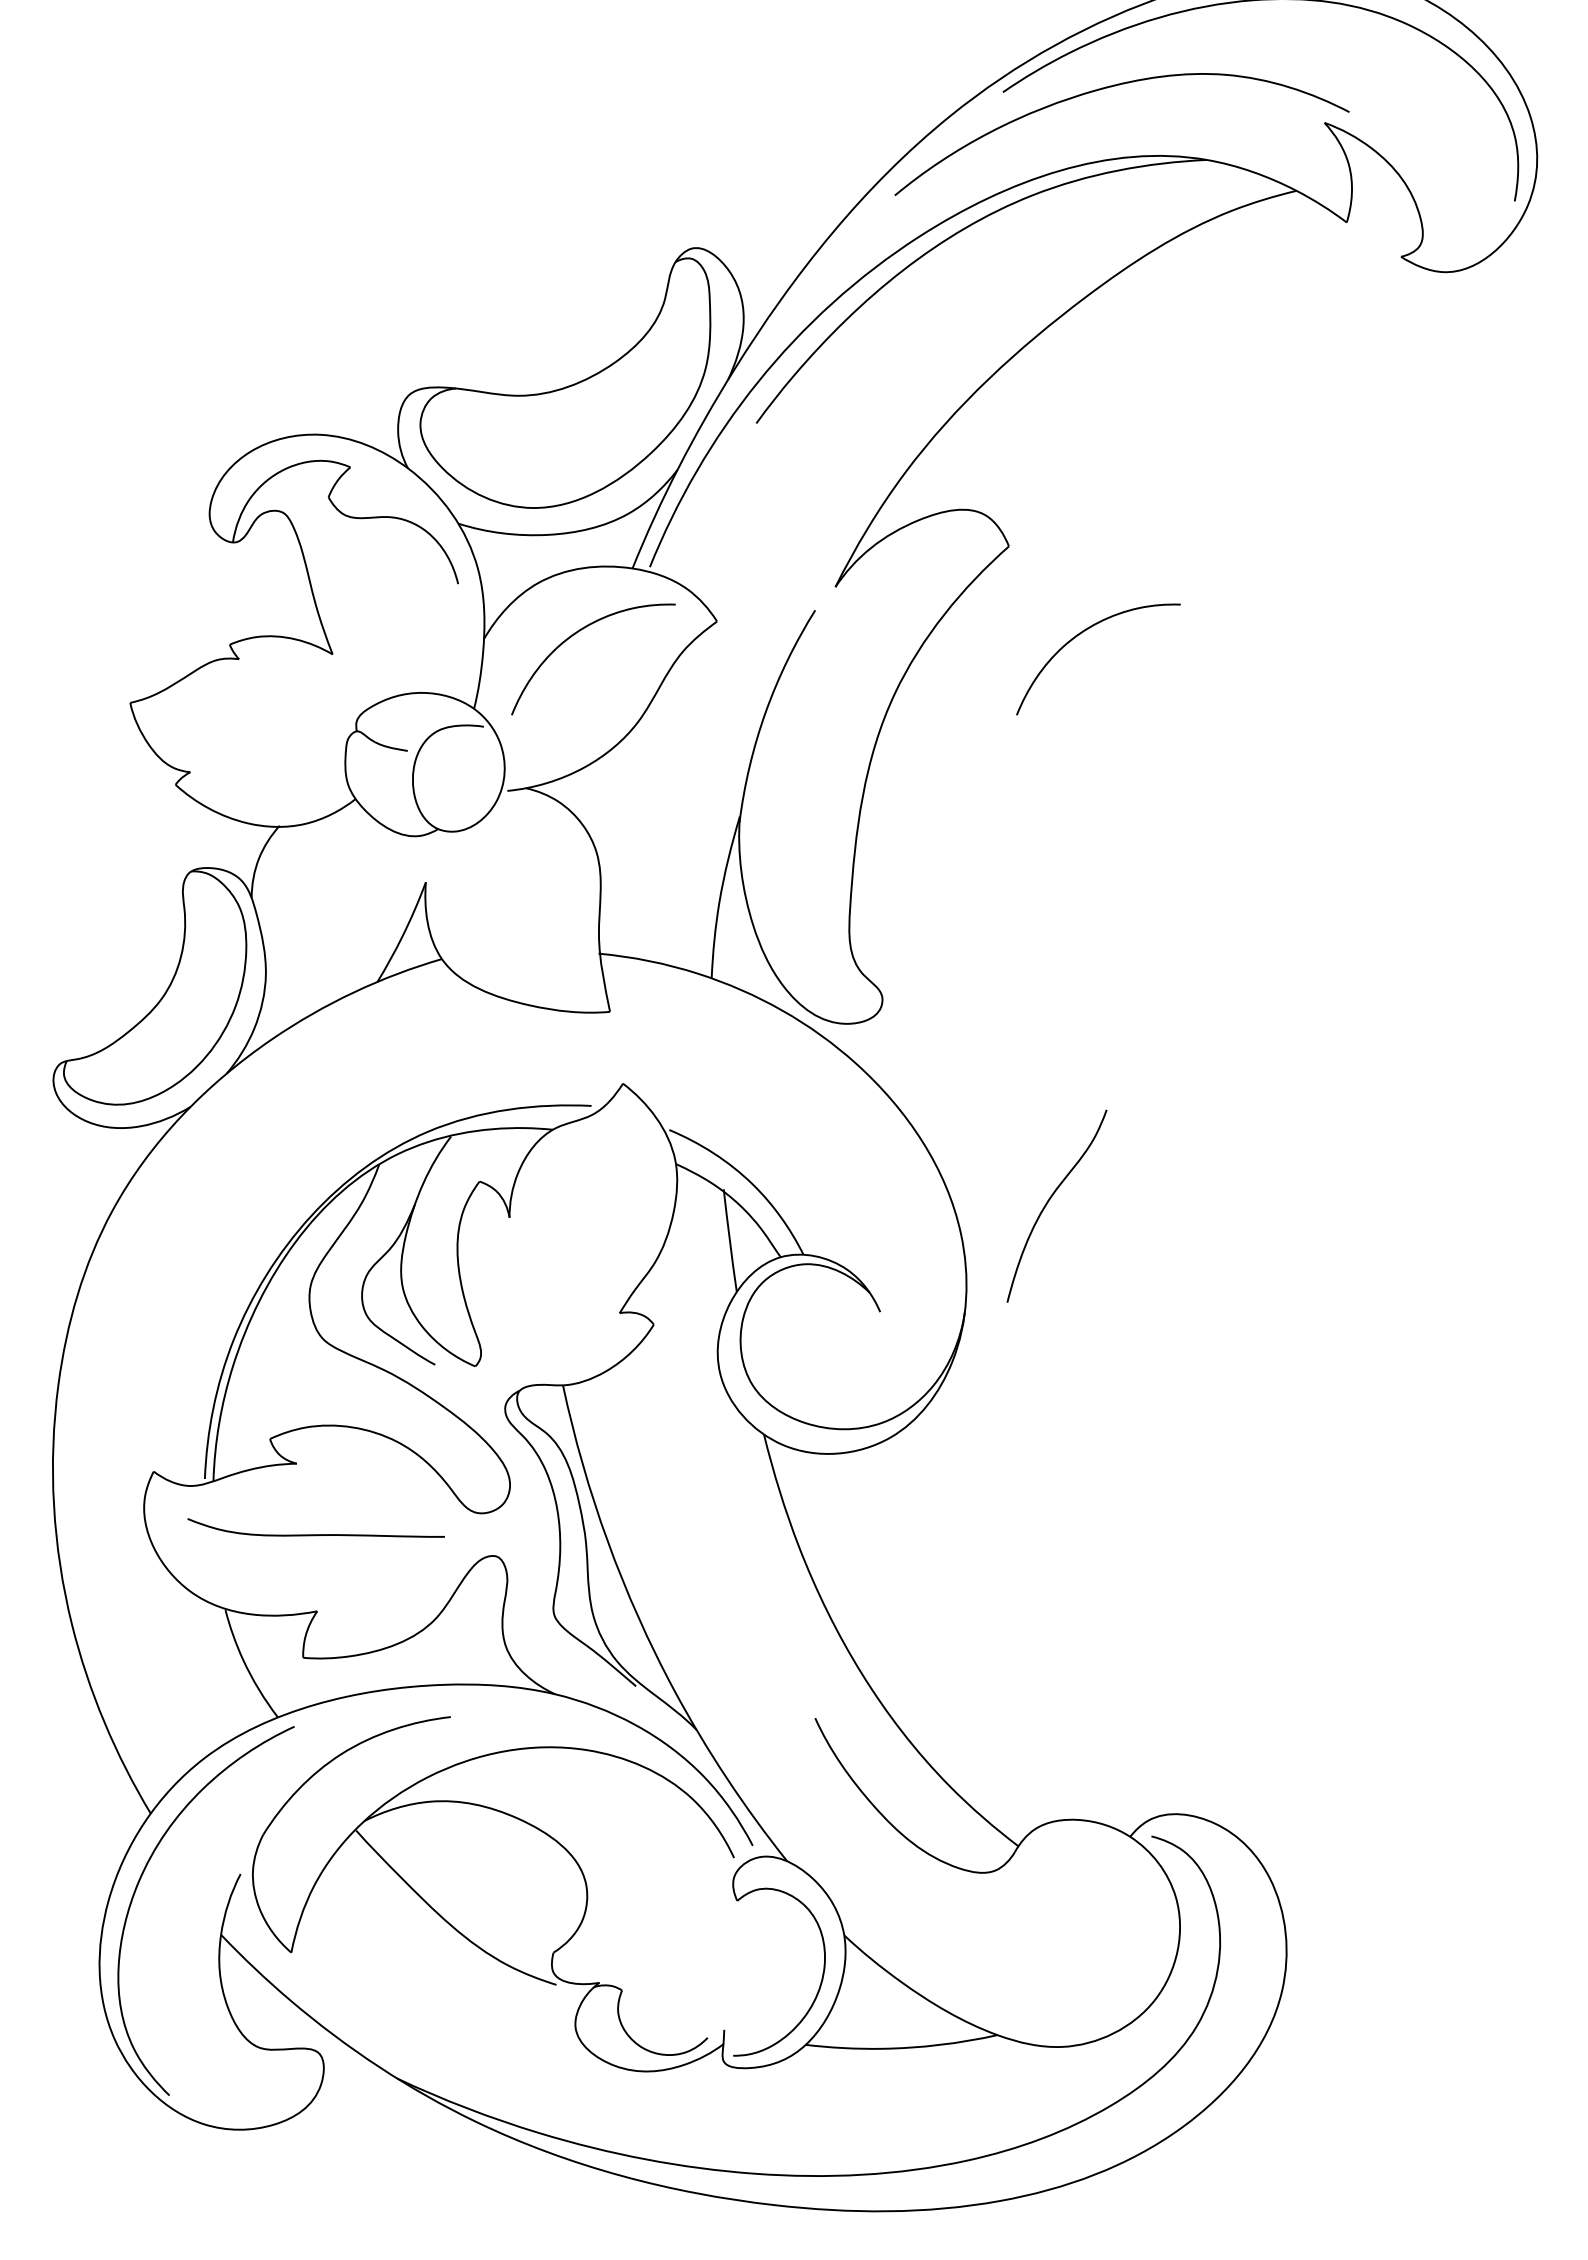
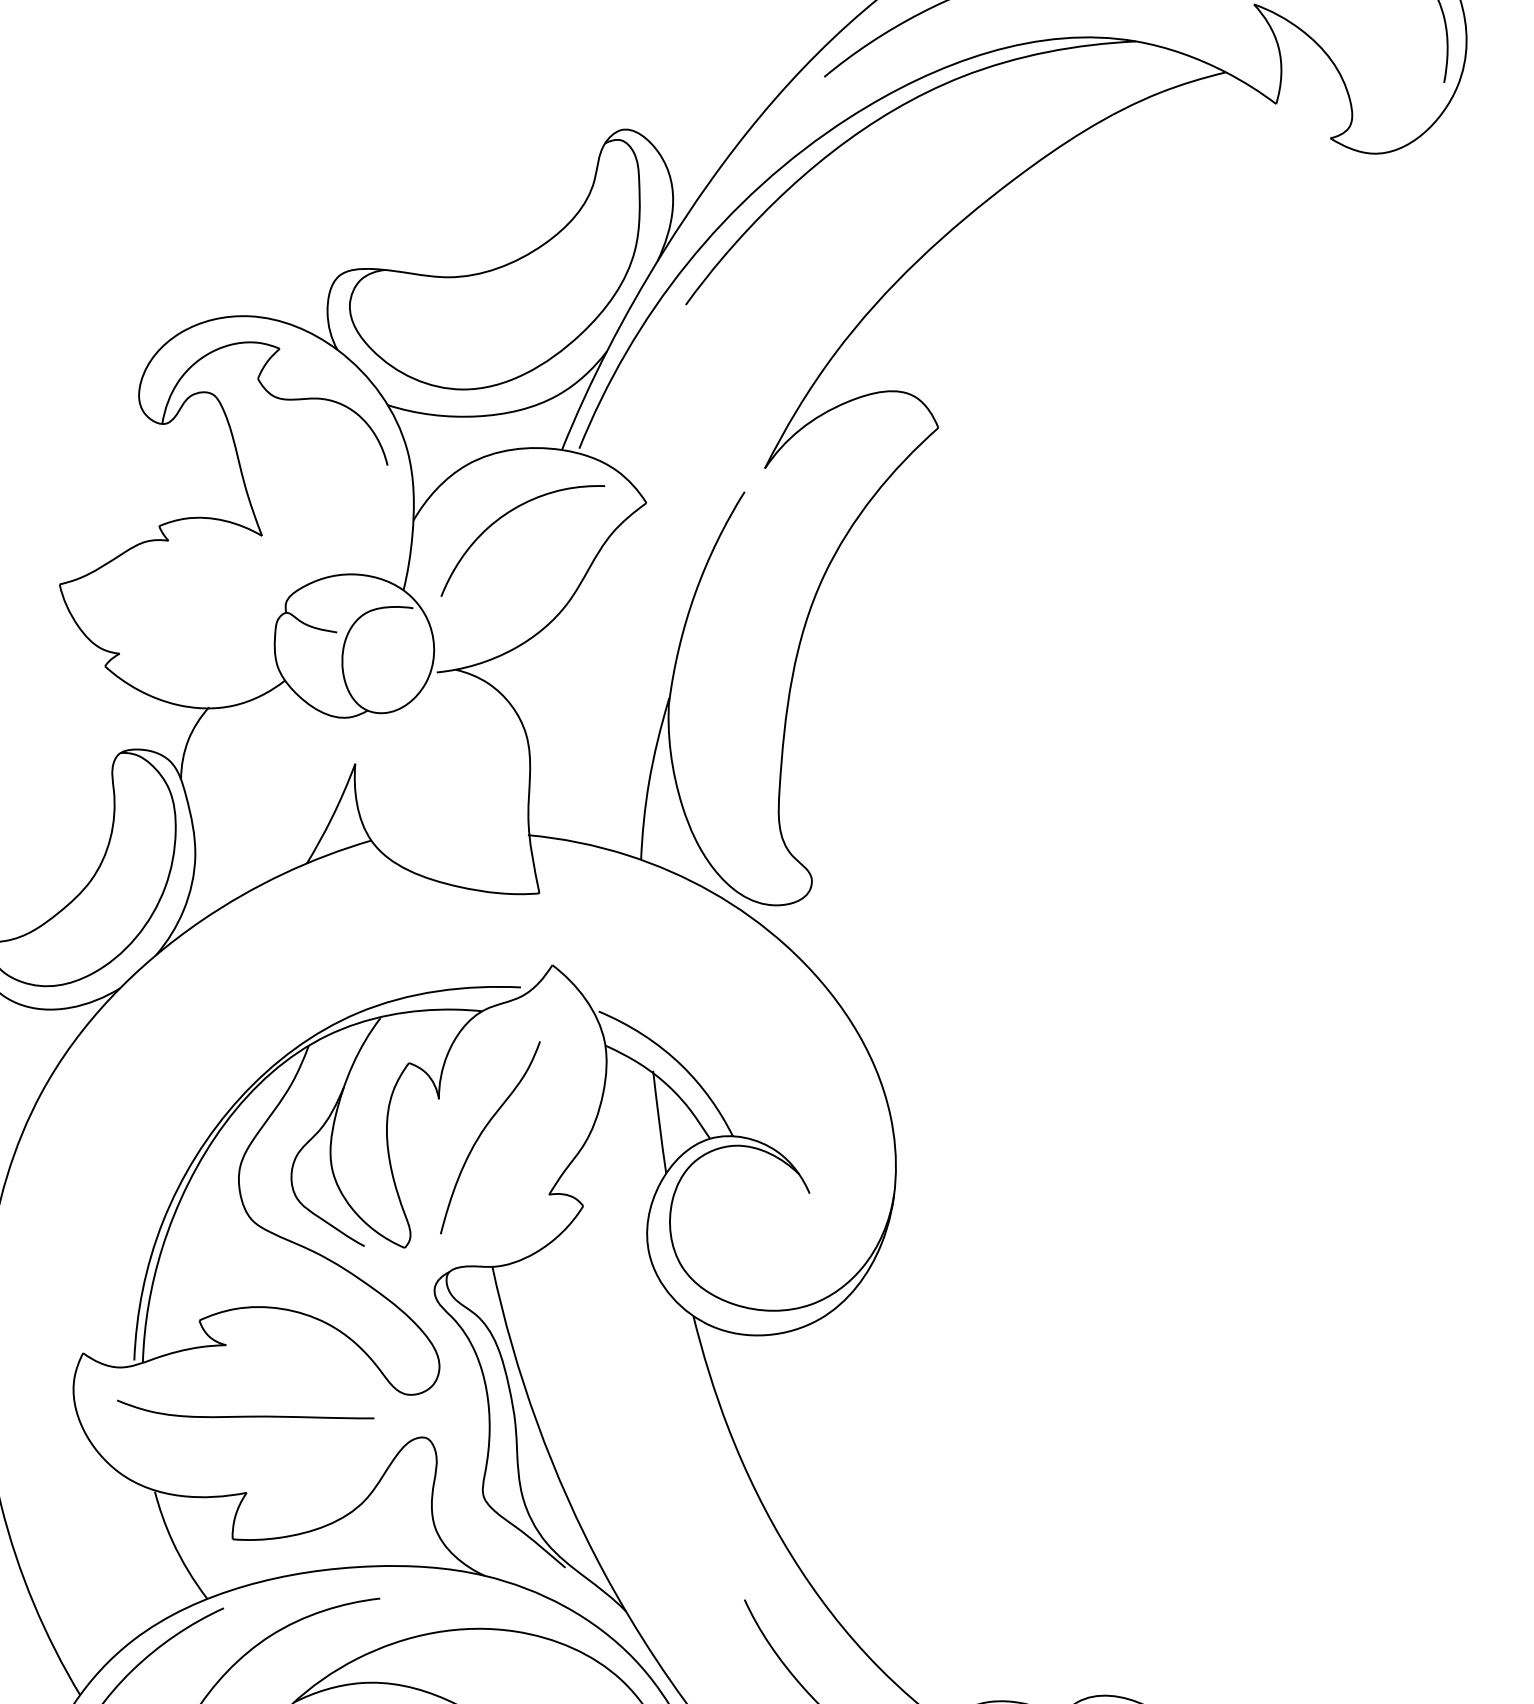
curve: (1082, 633) -> (1011, 515), removed
curve: (1049, 1201) -> (482, 1133), moved

